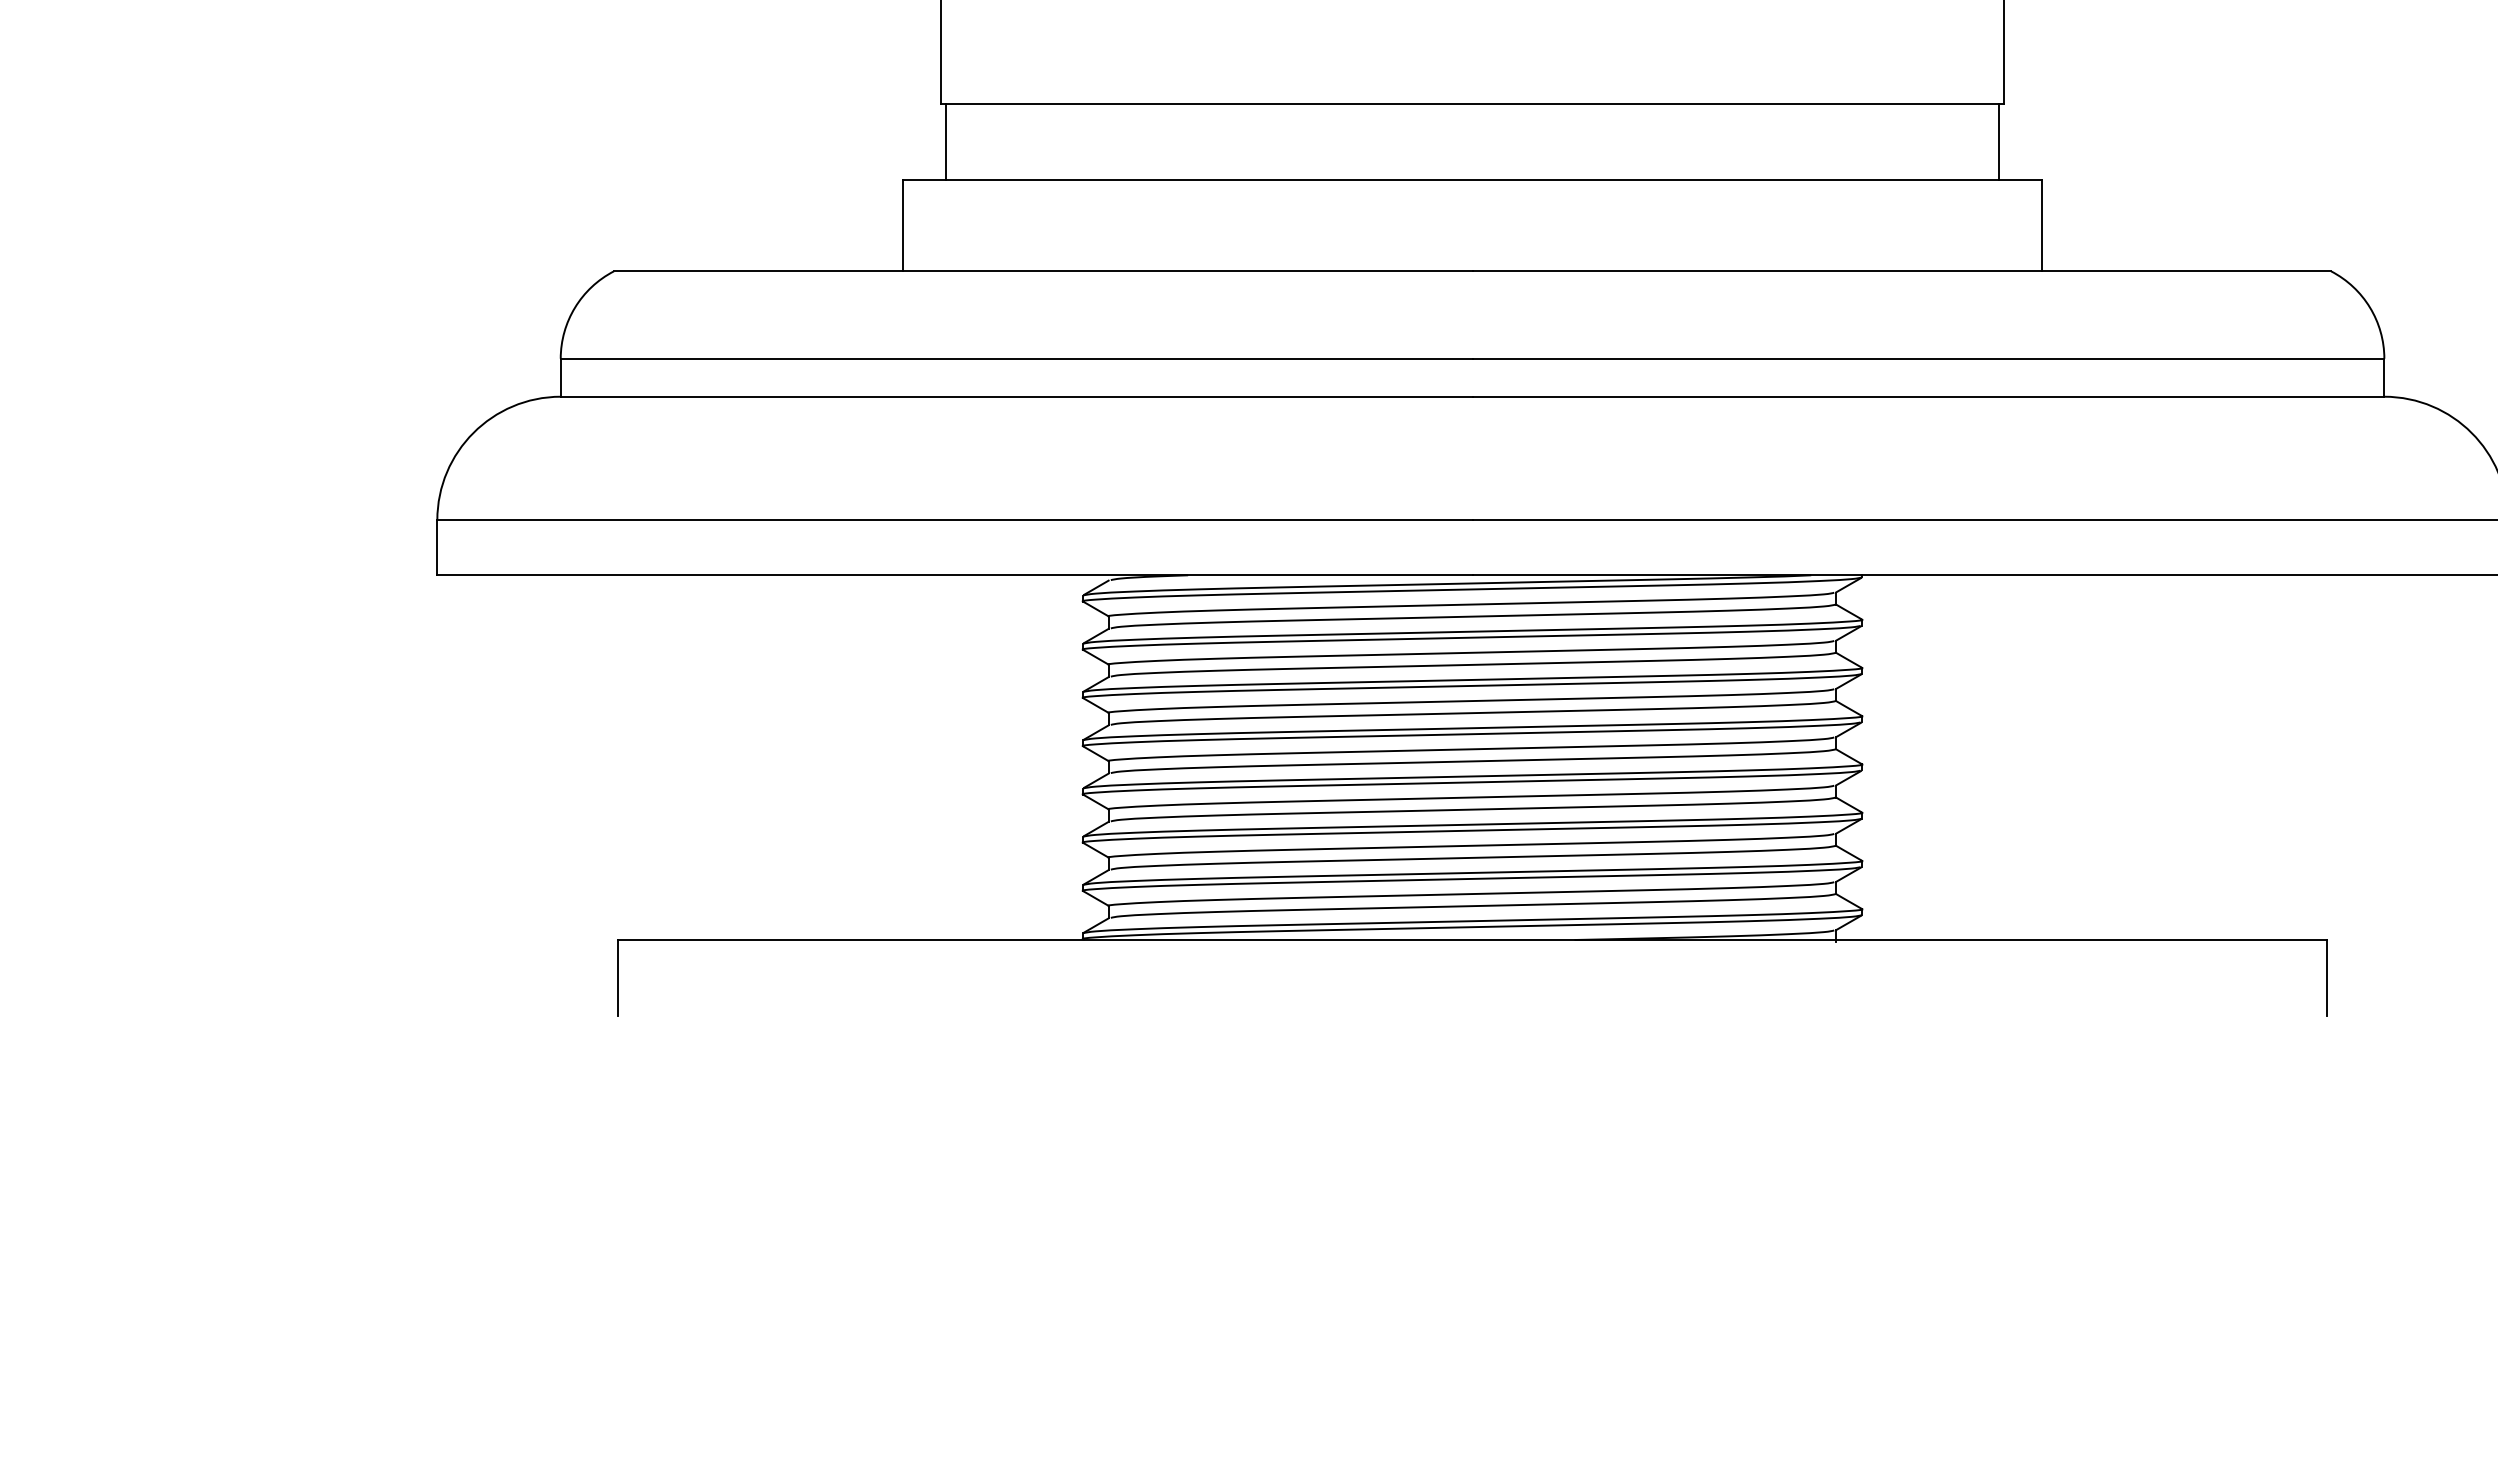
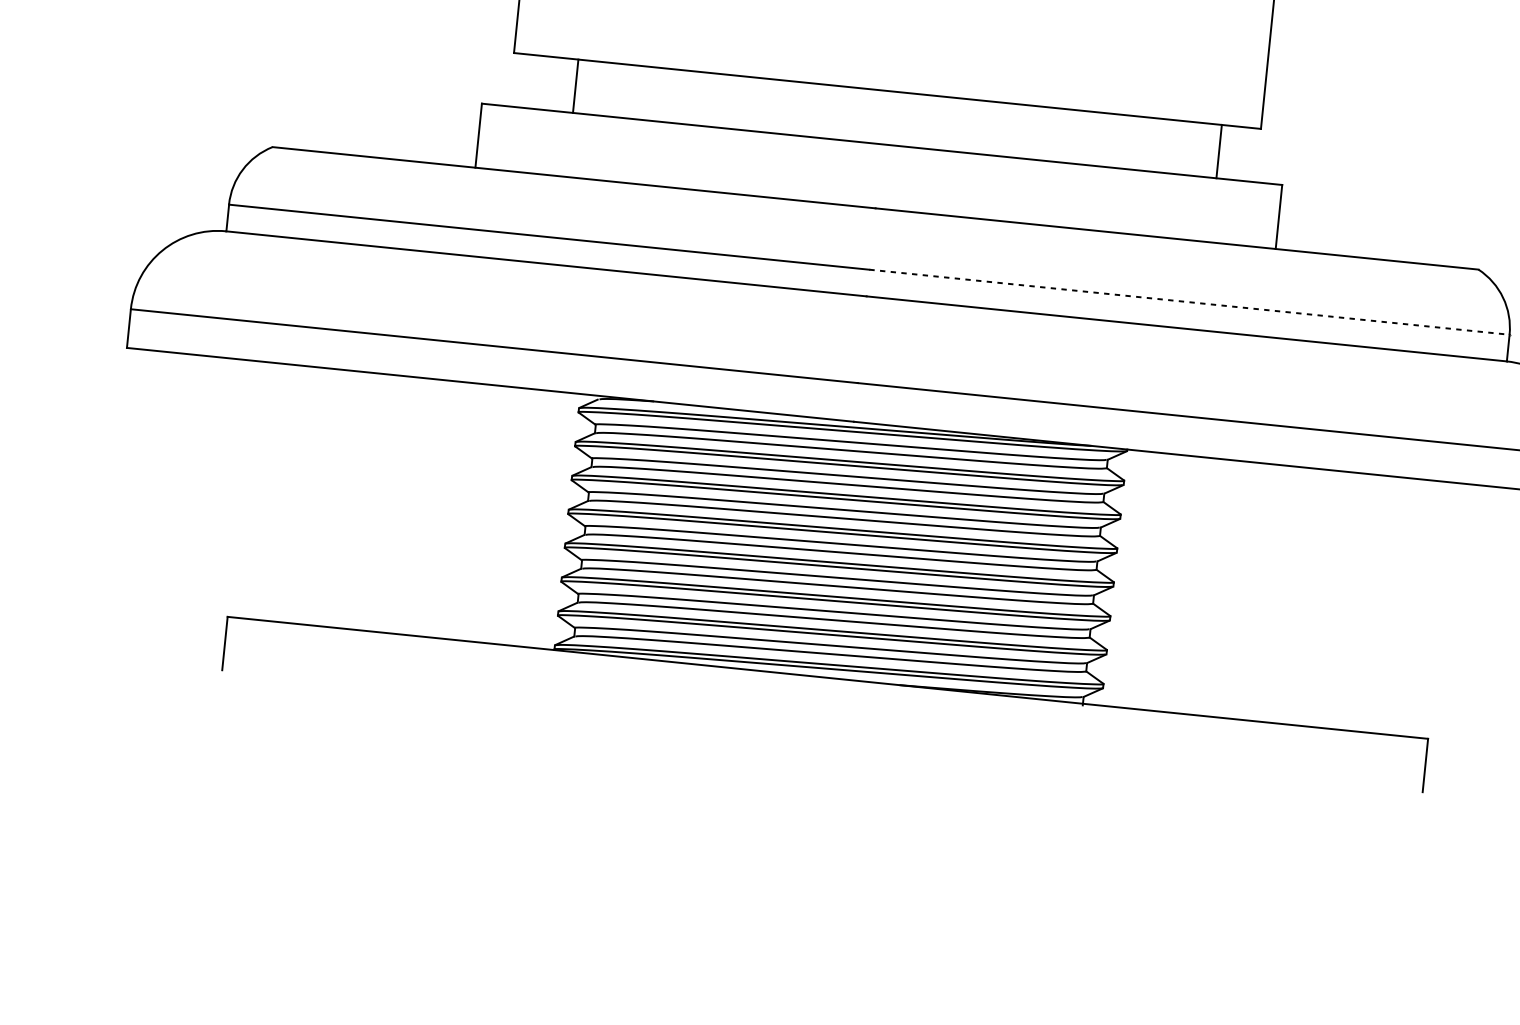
line: (946, 142) -> (575, 86), moved
line: (1998, 142) -> (1218, 151), moved
line: (1928, 358) -> (1189, 302), solid -> dashed

